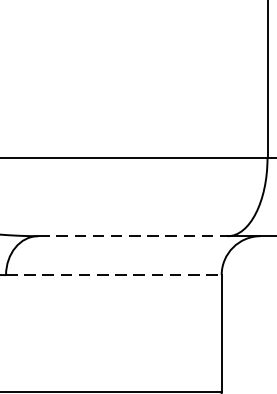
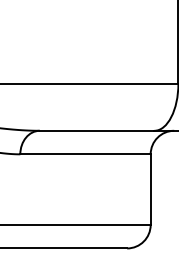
line: (133, 235) -> (97, 130), dashed -> solid
line: (115, 275) -> (86, 154), dashed -> solid

